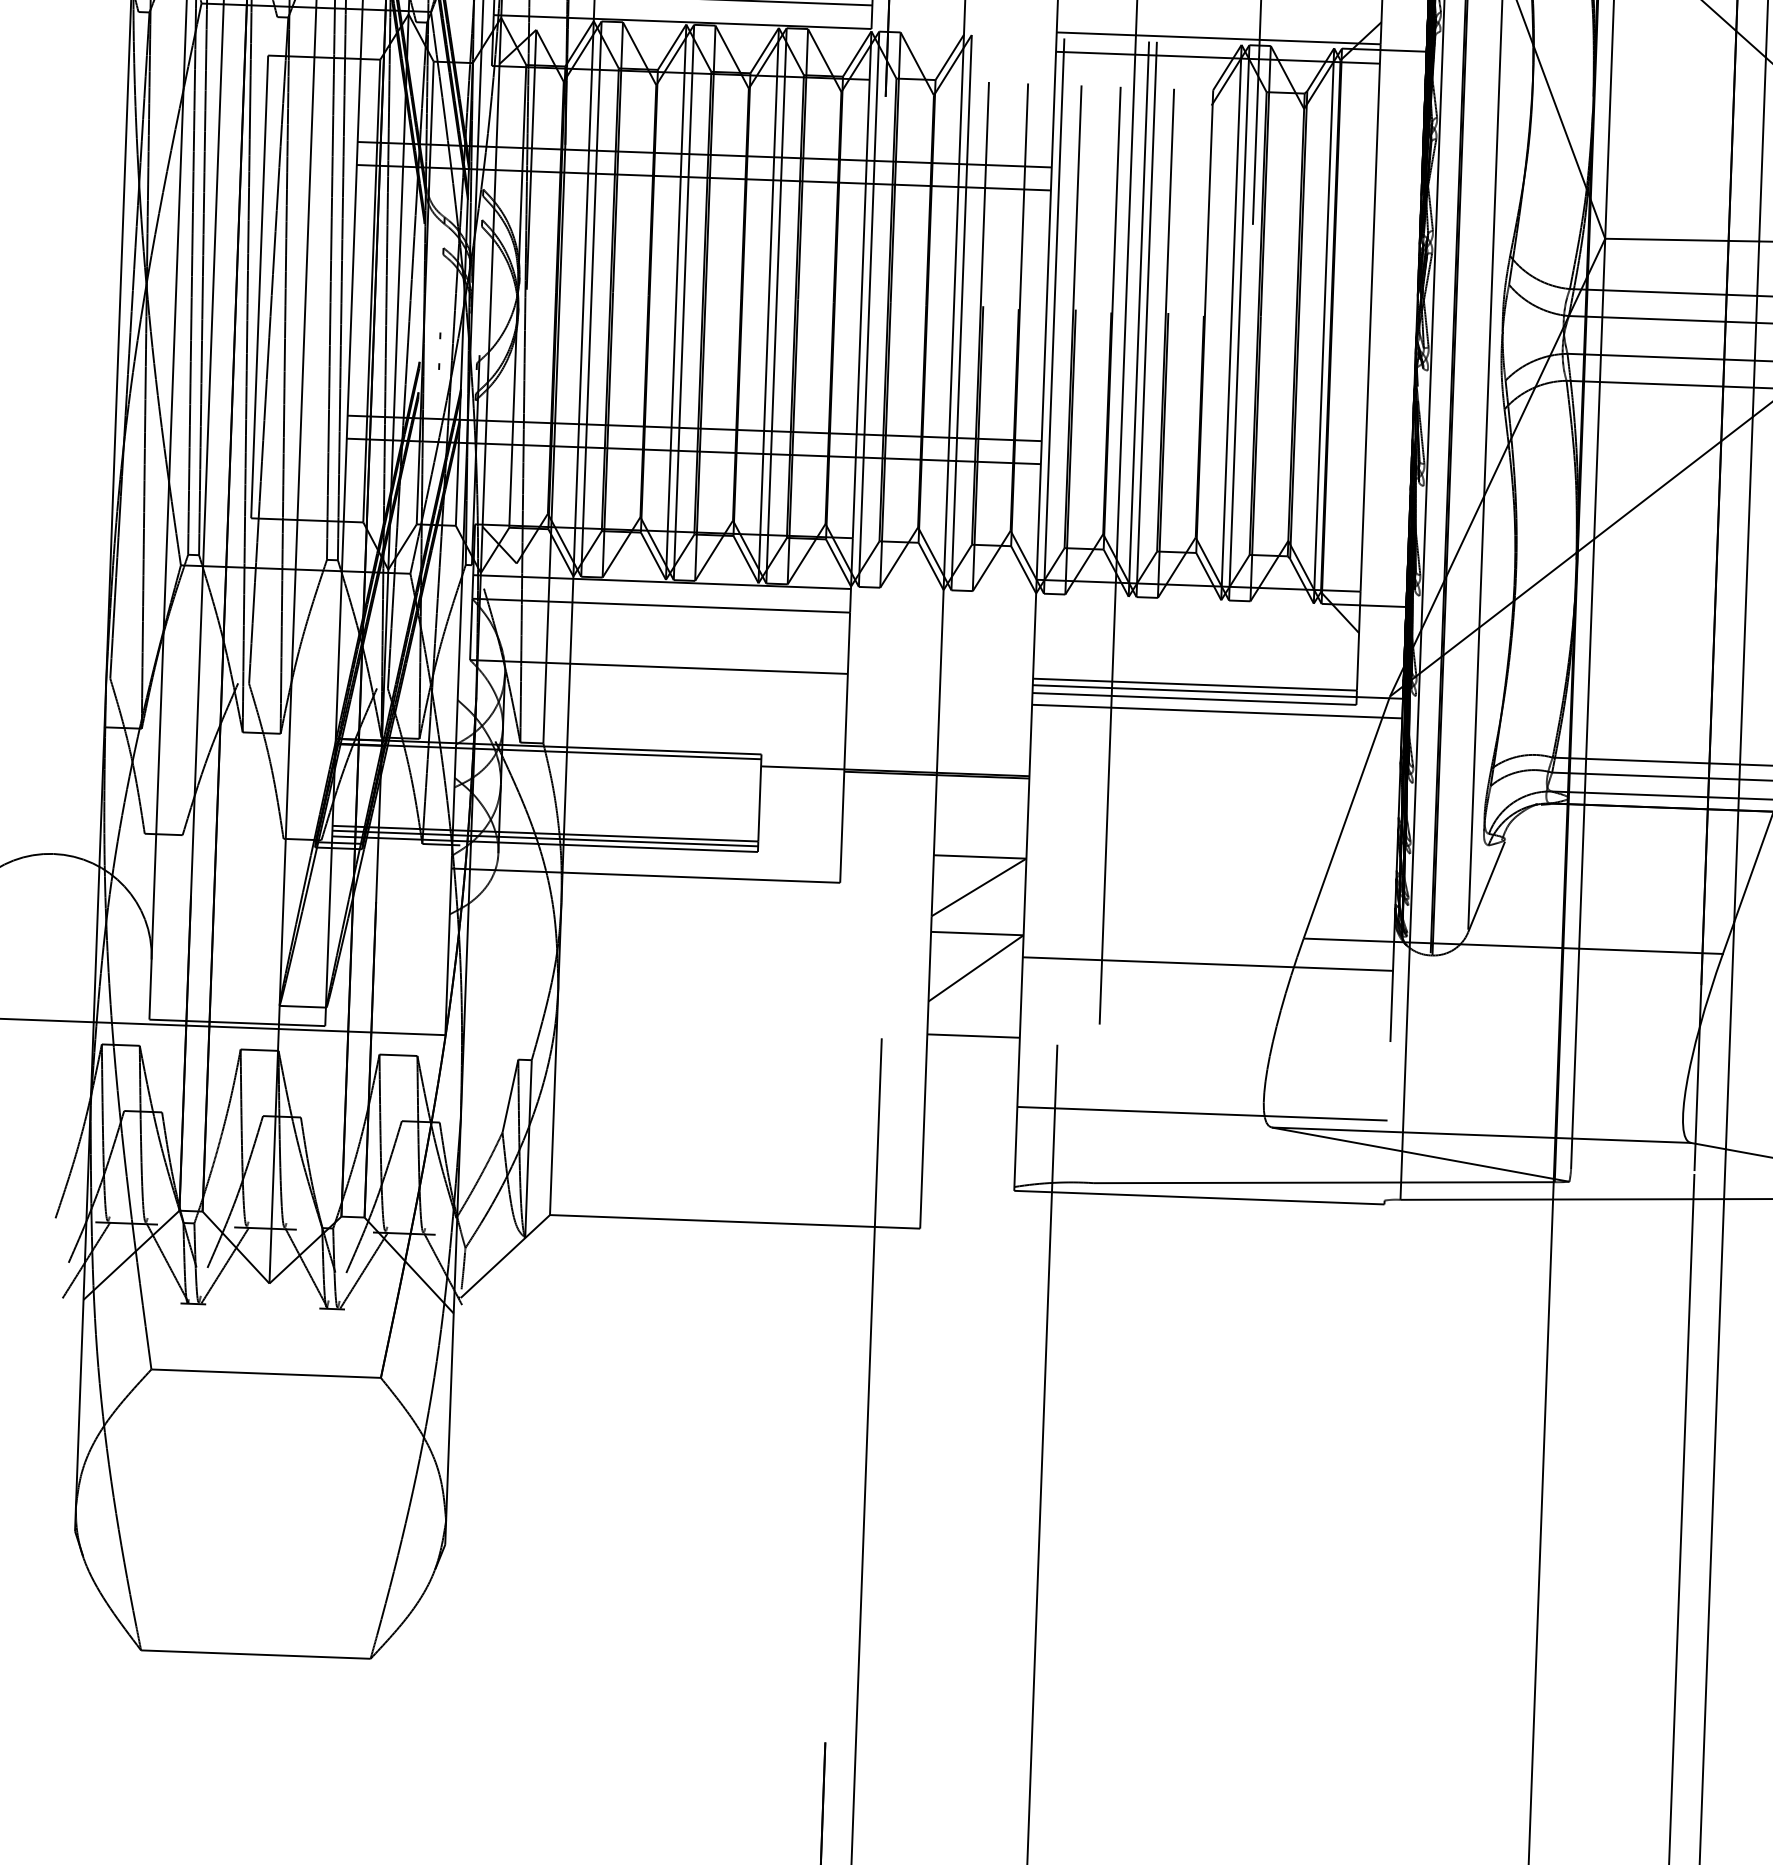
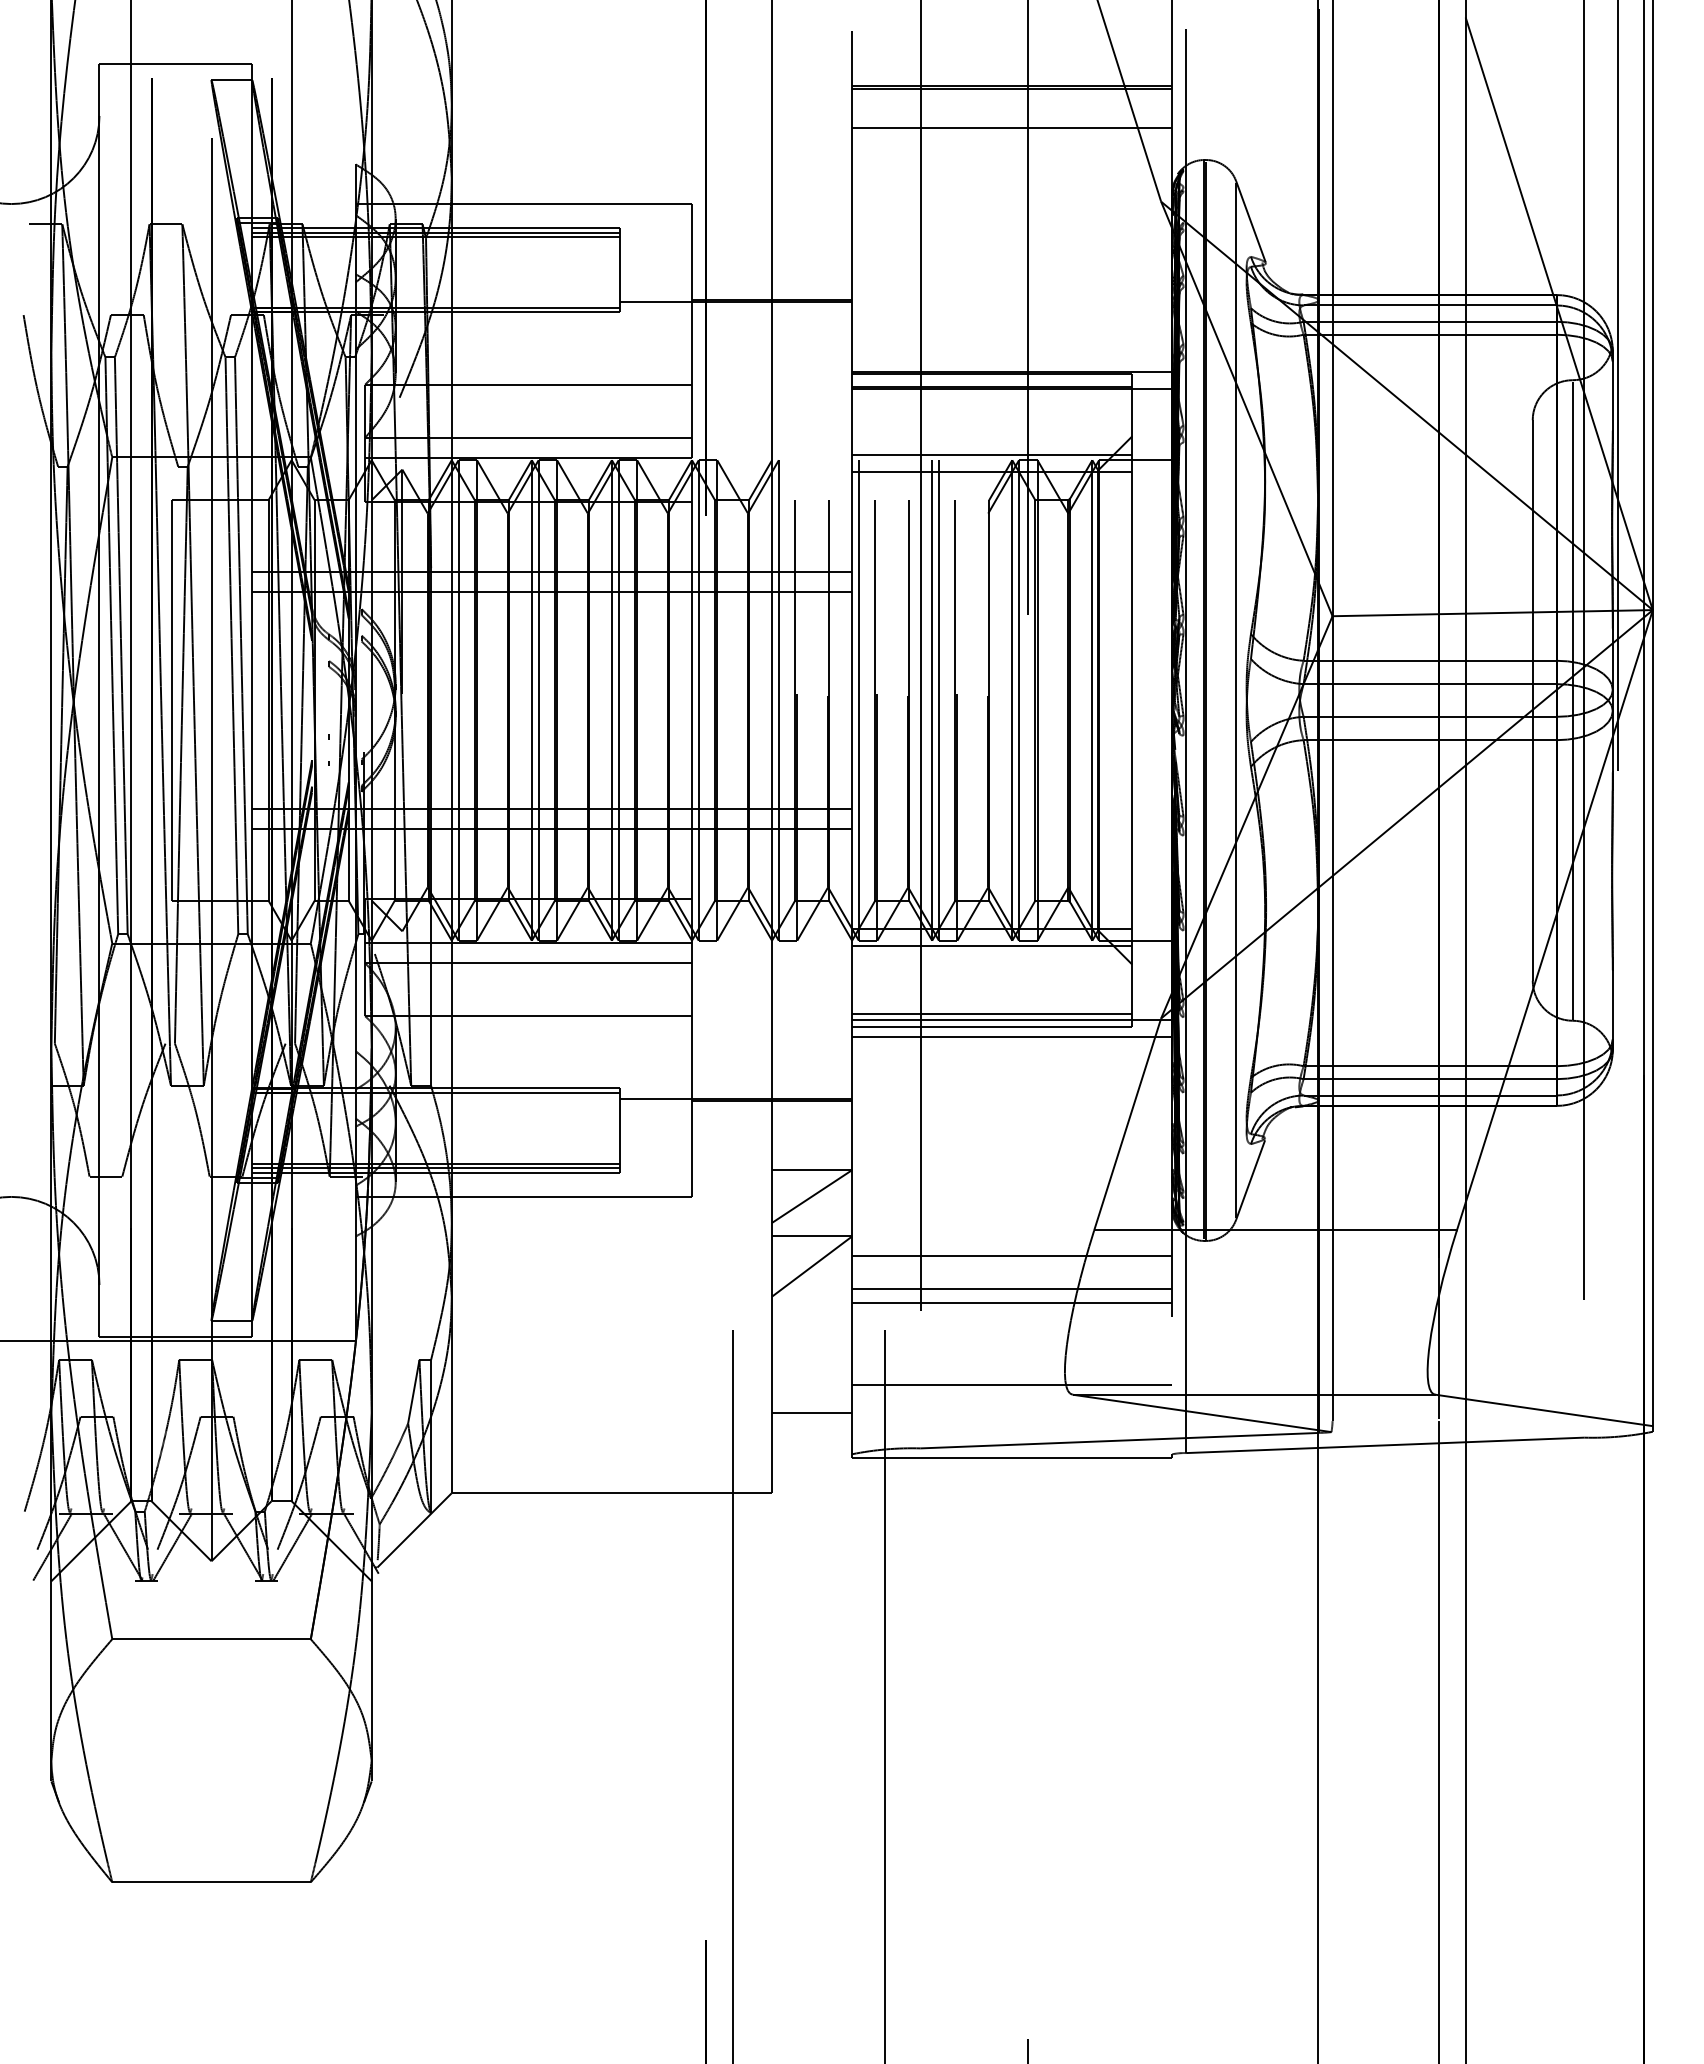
line: (1198, 604) -> (992, 945), added
line: (1206, 1002) -> (1012, 1288), added
line: (1206, 1019) -> (1012, 1303), added
line: (974, 1036) -> (812, 1413), moved

